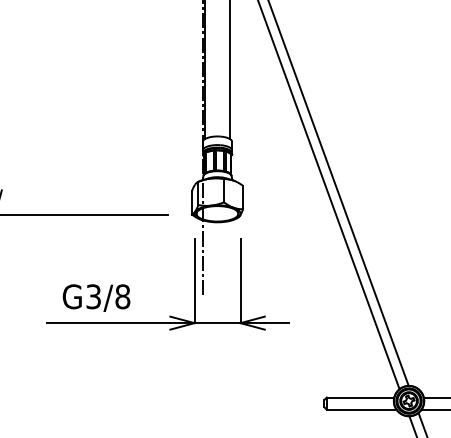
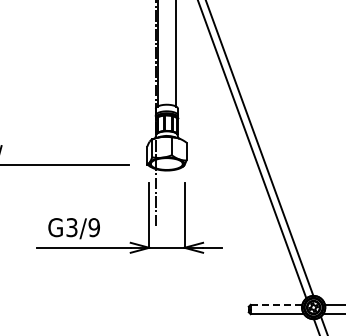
text: (123, 296) -> (94, 227), G3/8 -> G3/9
line: (360, 397) -> (276, 304), solid -> dashed

